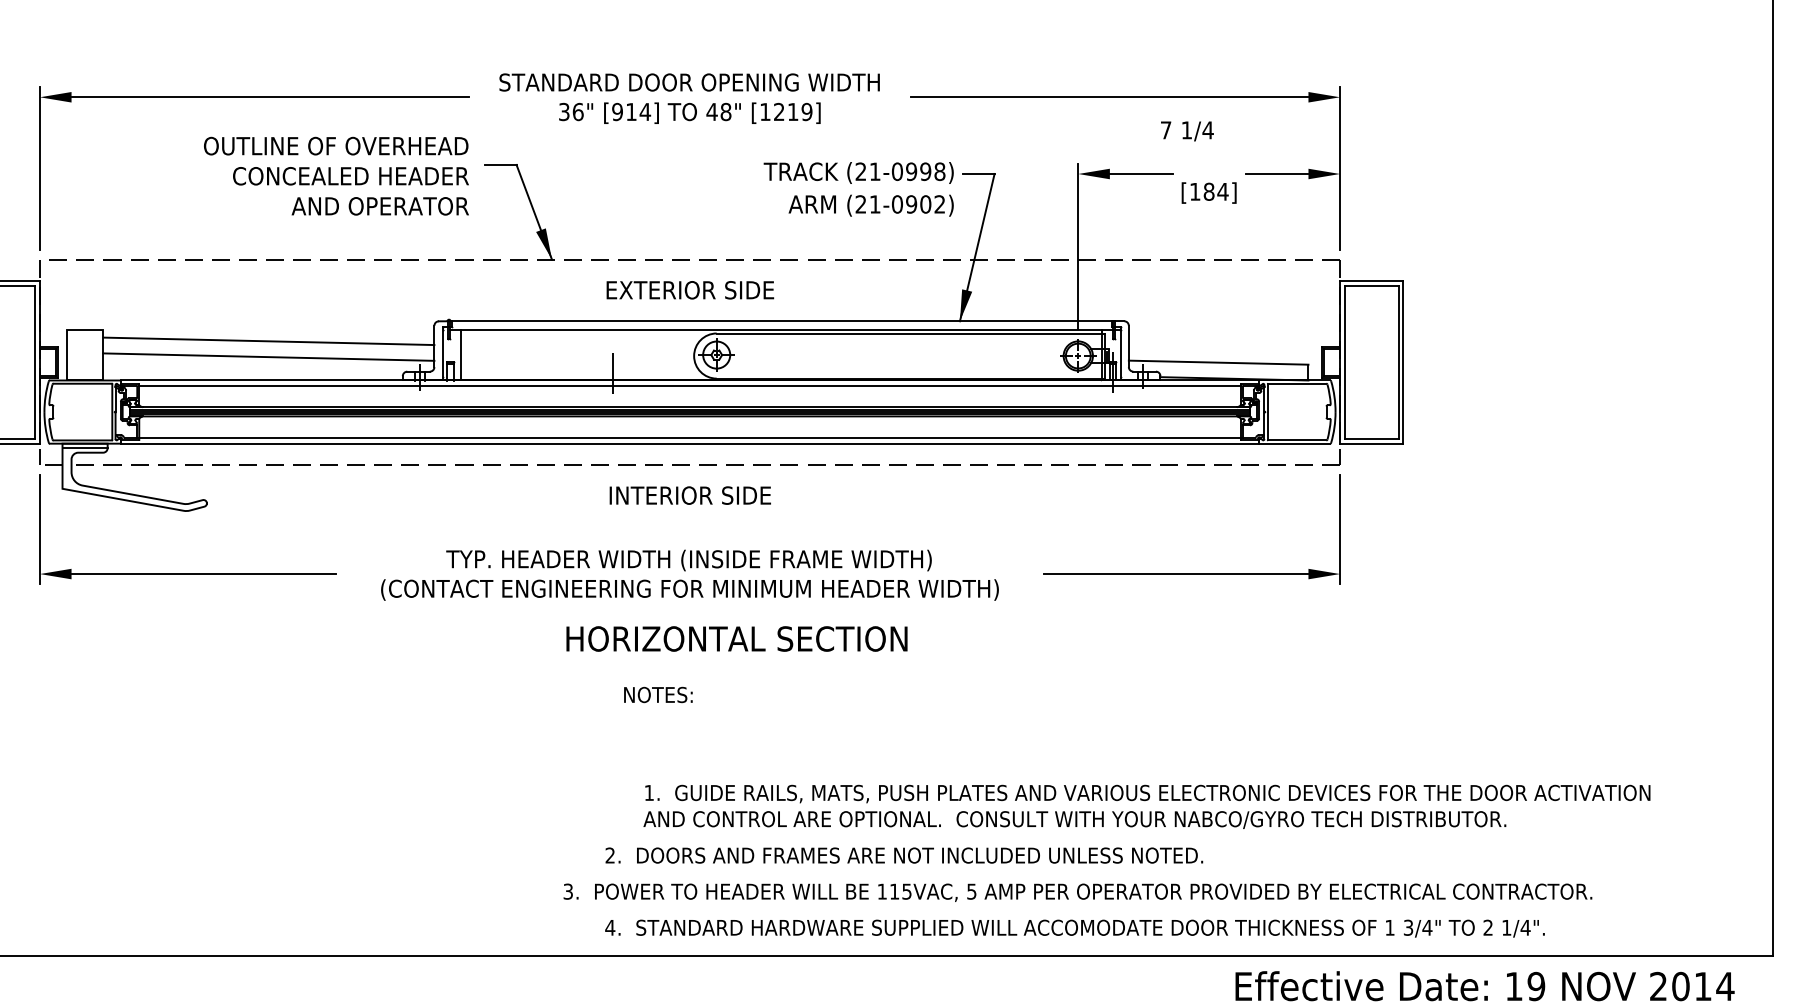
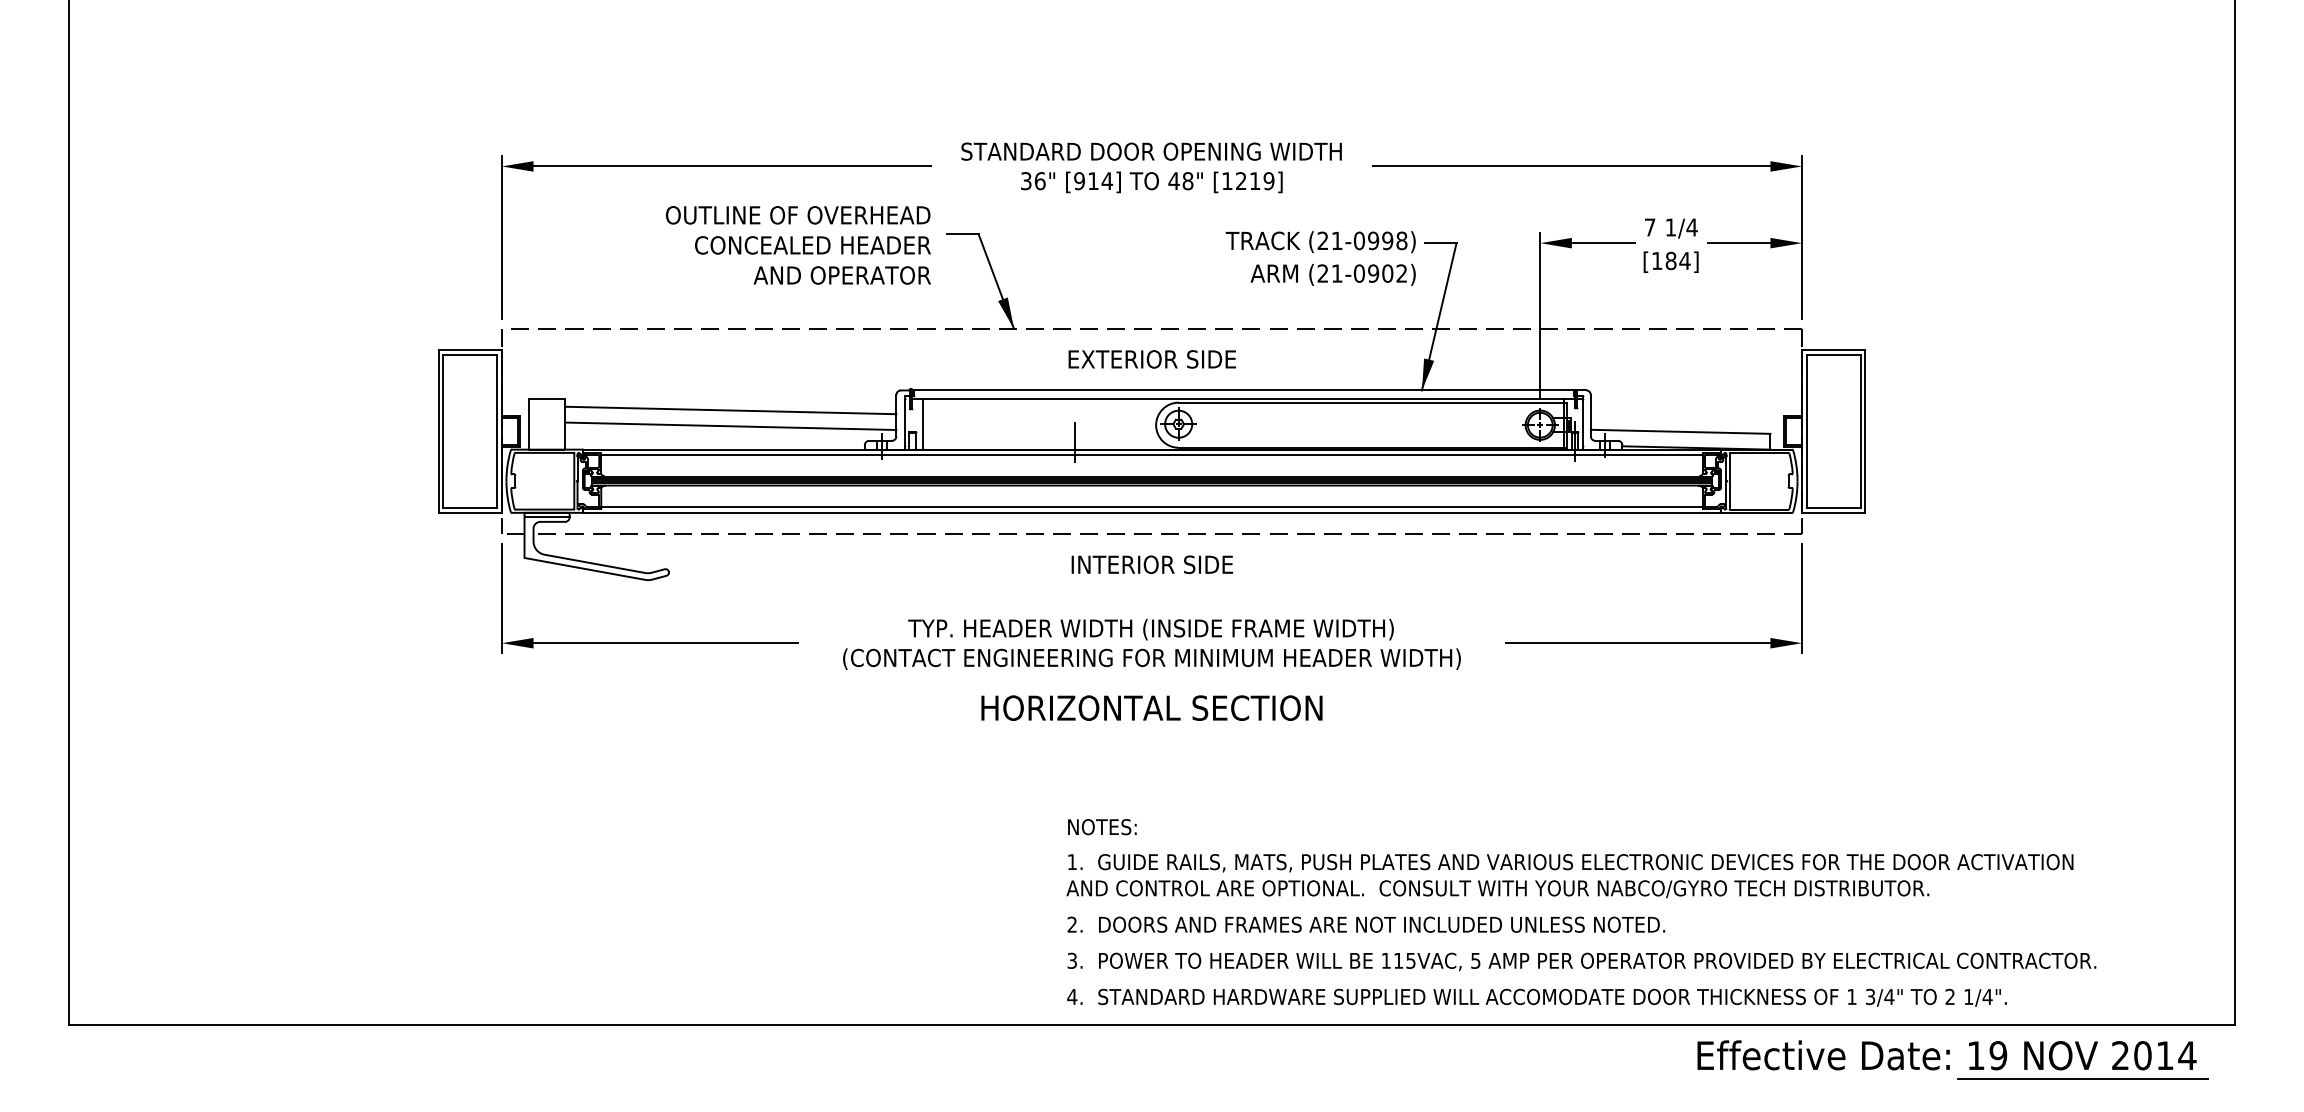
text: (1187, 131) -> (1671, 228), moved
text: (736, 638) -> (1151, 707), moved
text: (658, 695) -> (1102, 827), moved
text: (1146, 807) -> (1569, 876), moved
text: (1077, 892) -> (1581, 961), moved

